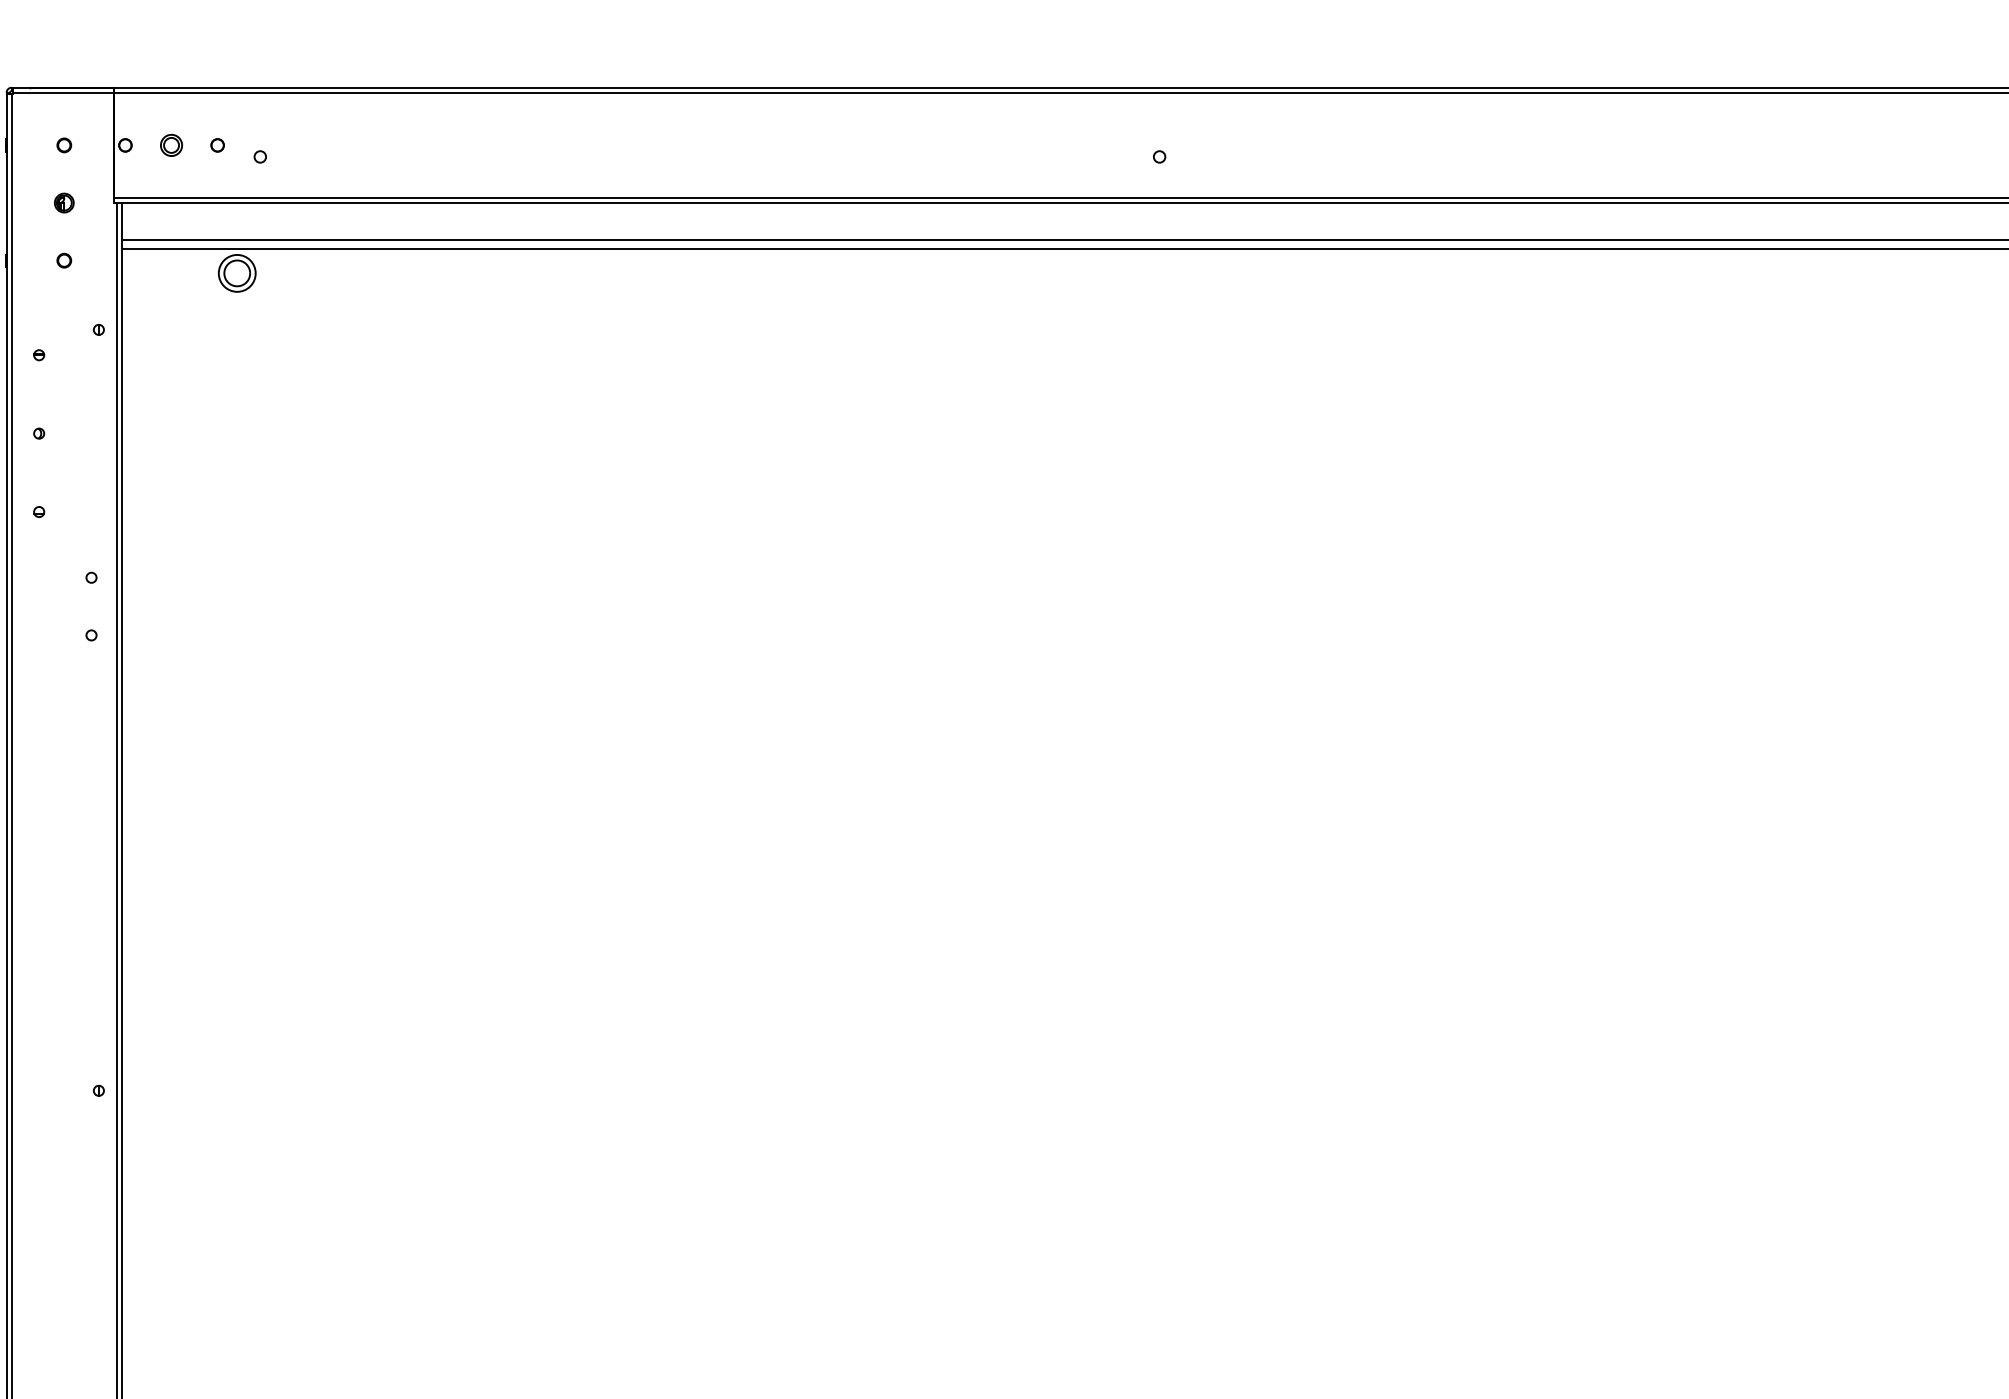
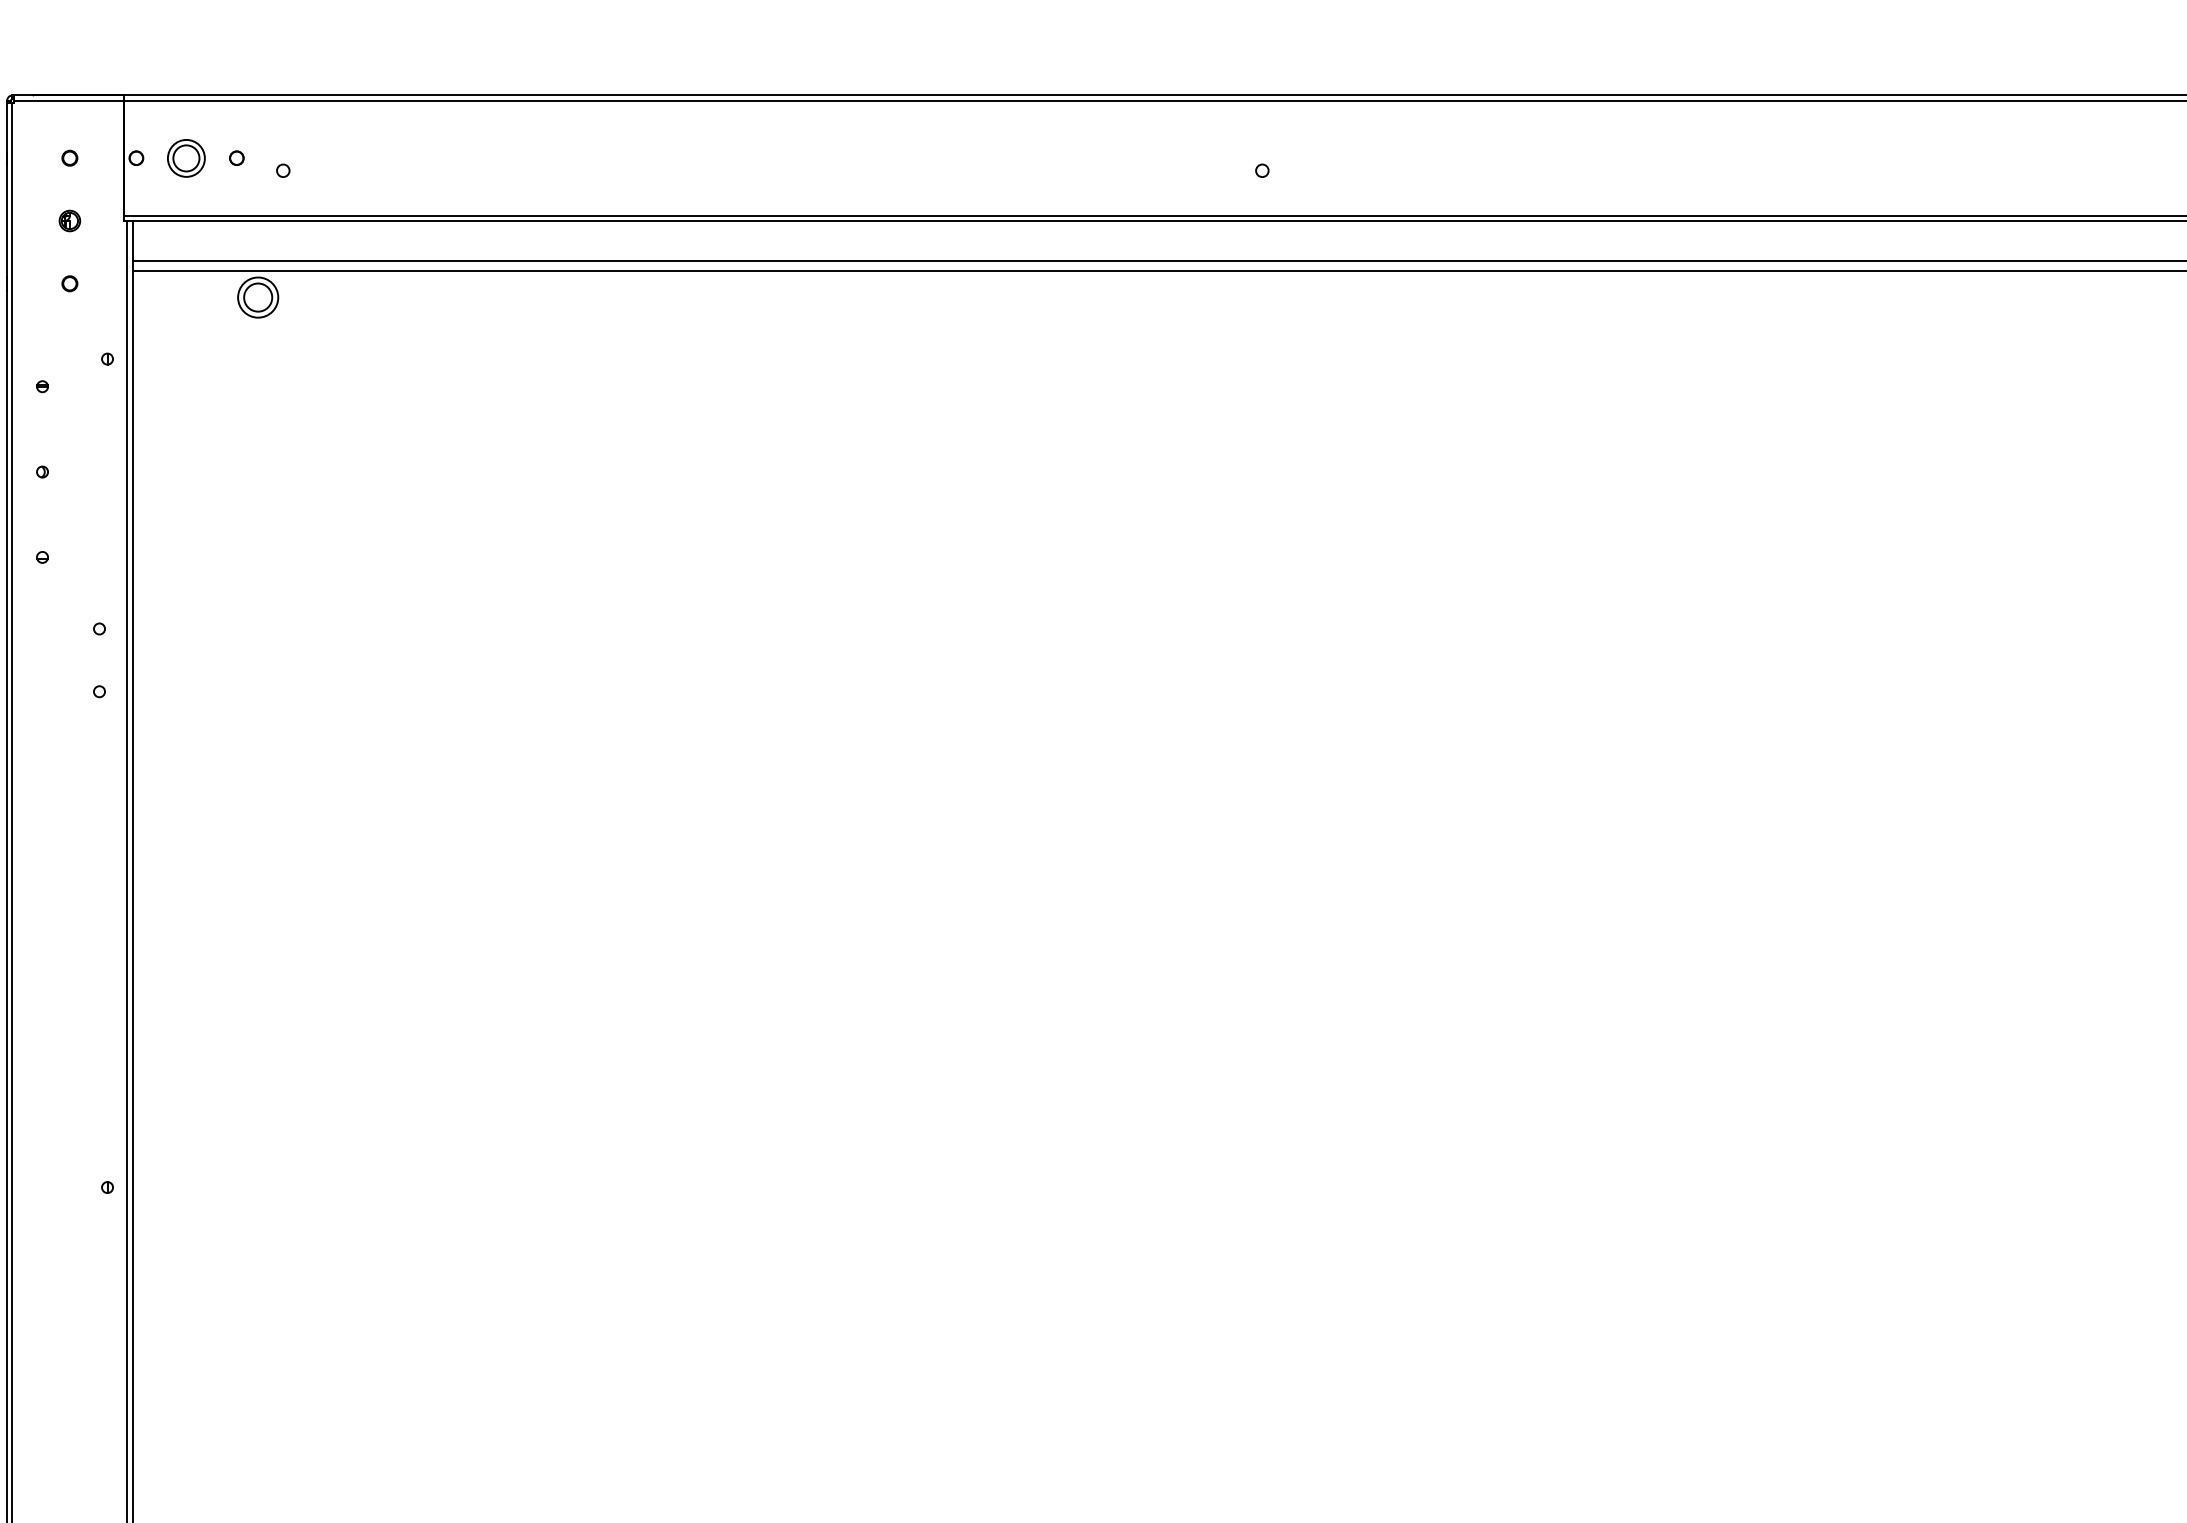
part: (171, 144) -> (186, 157), size x1.6

